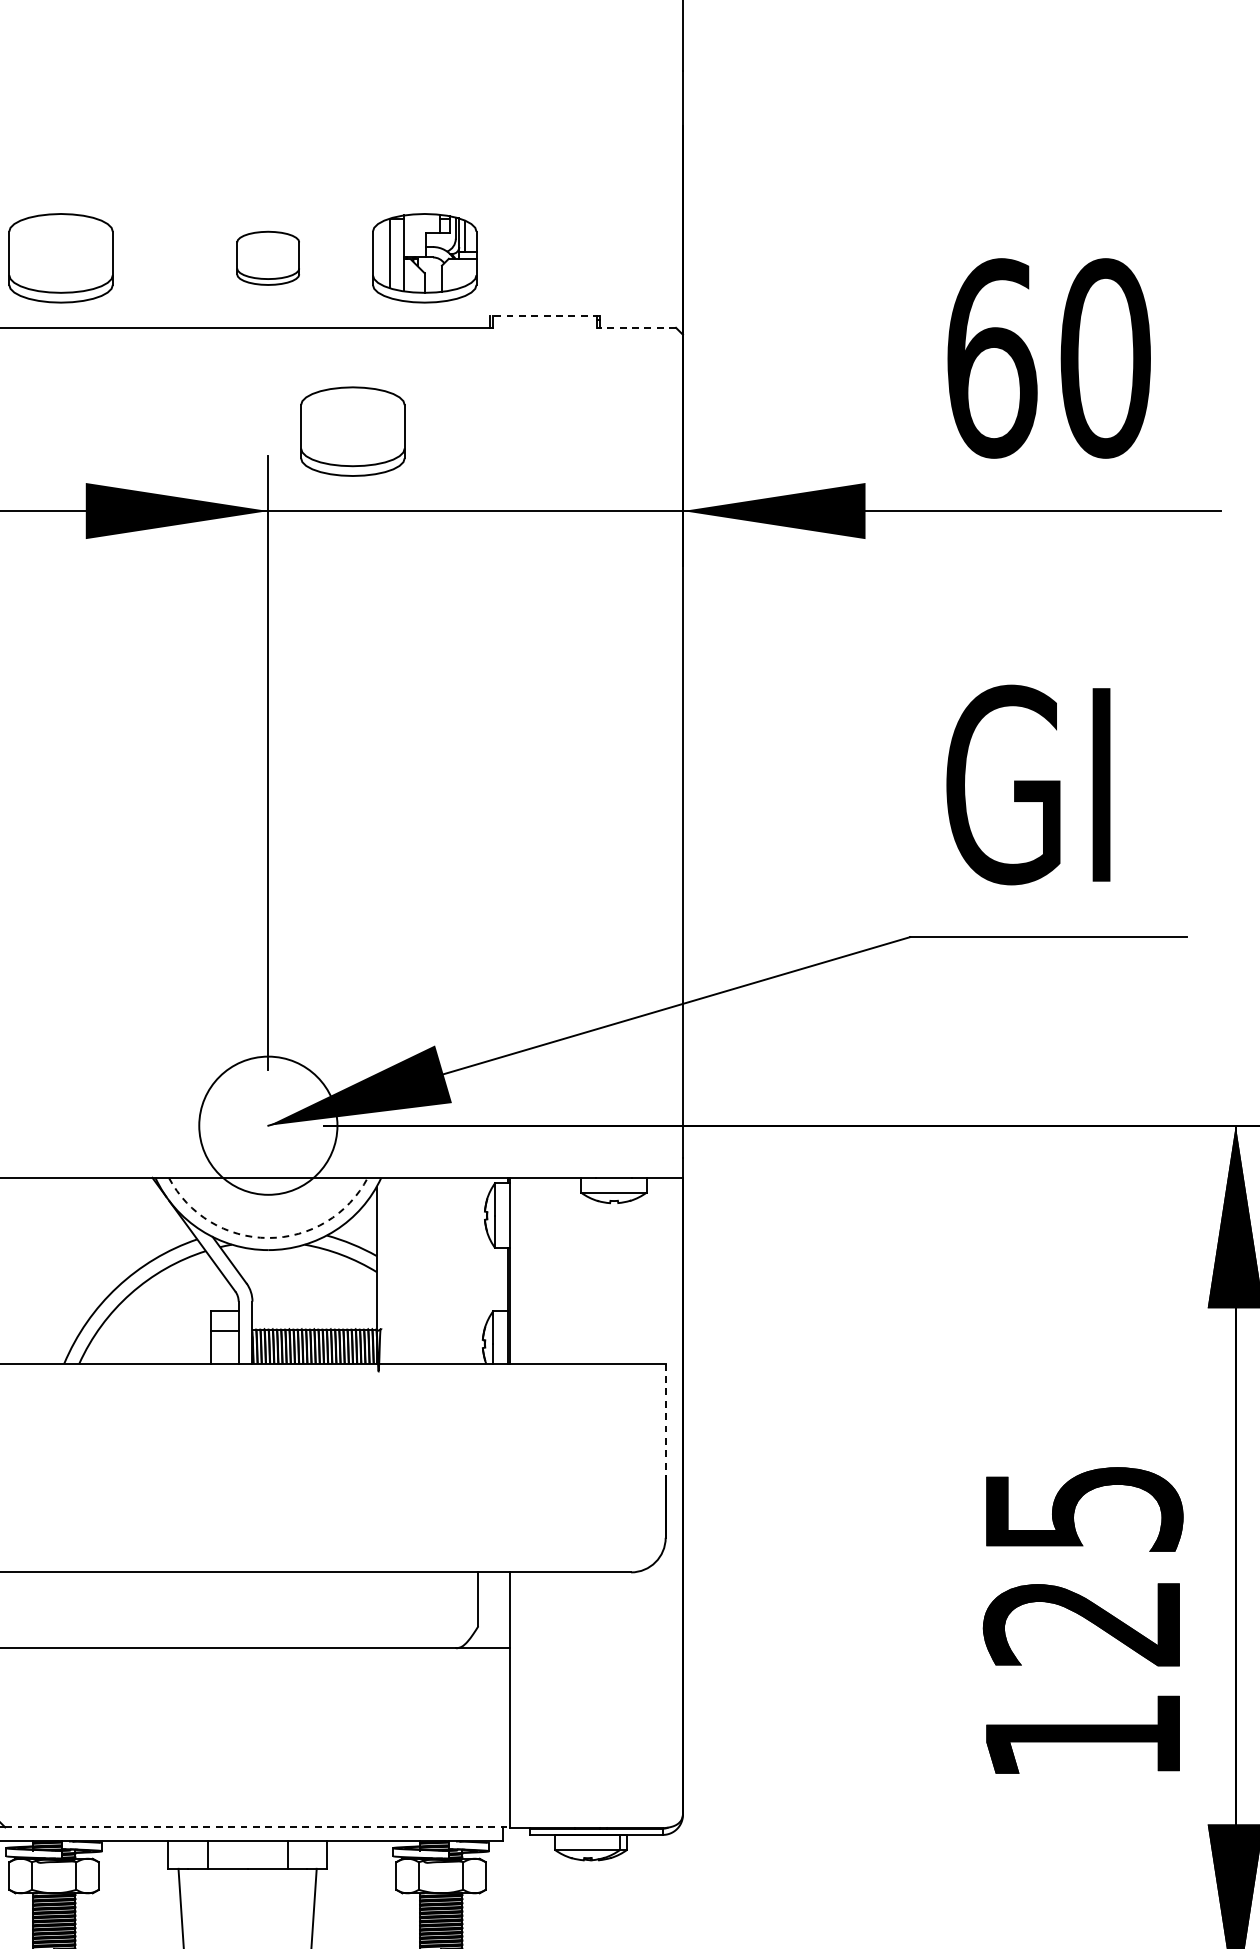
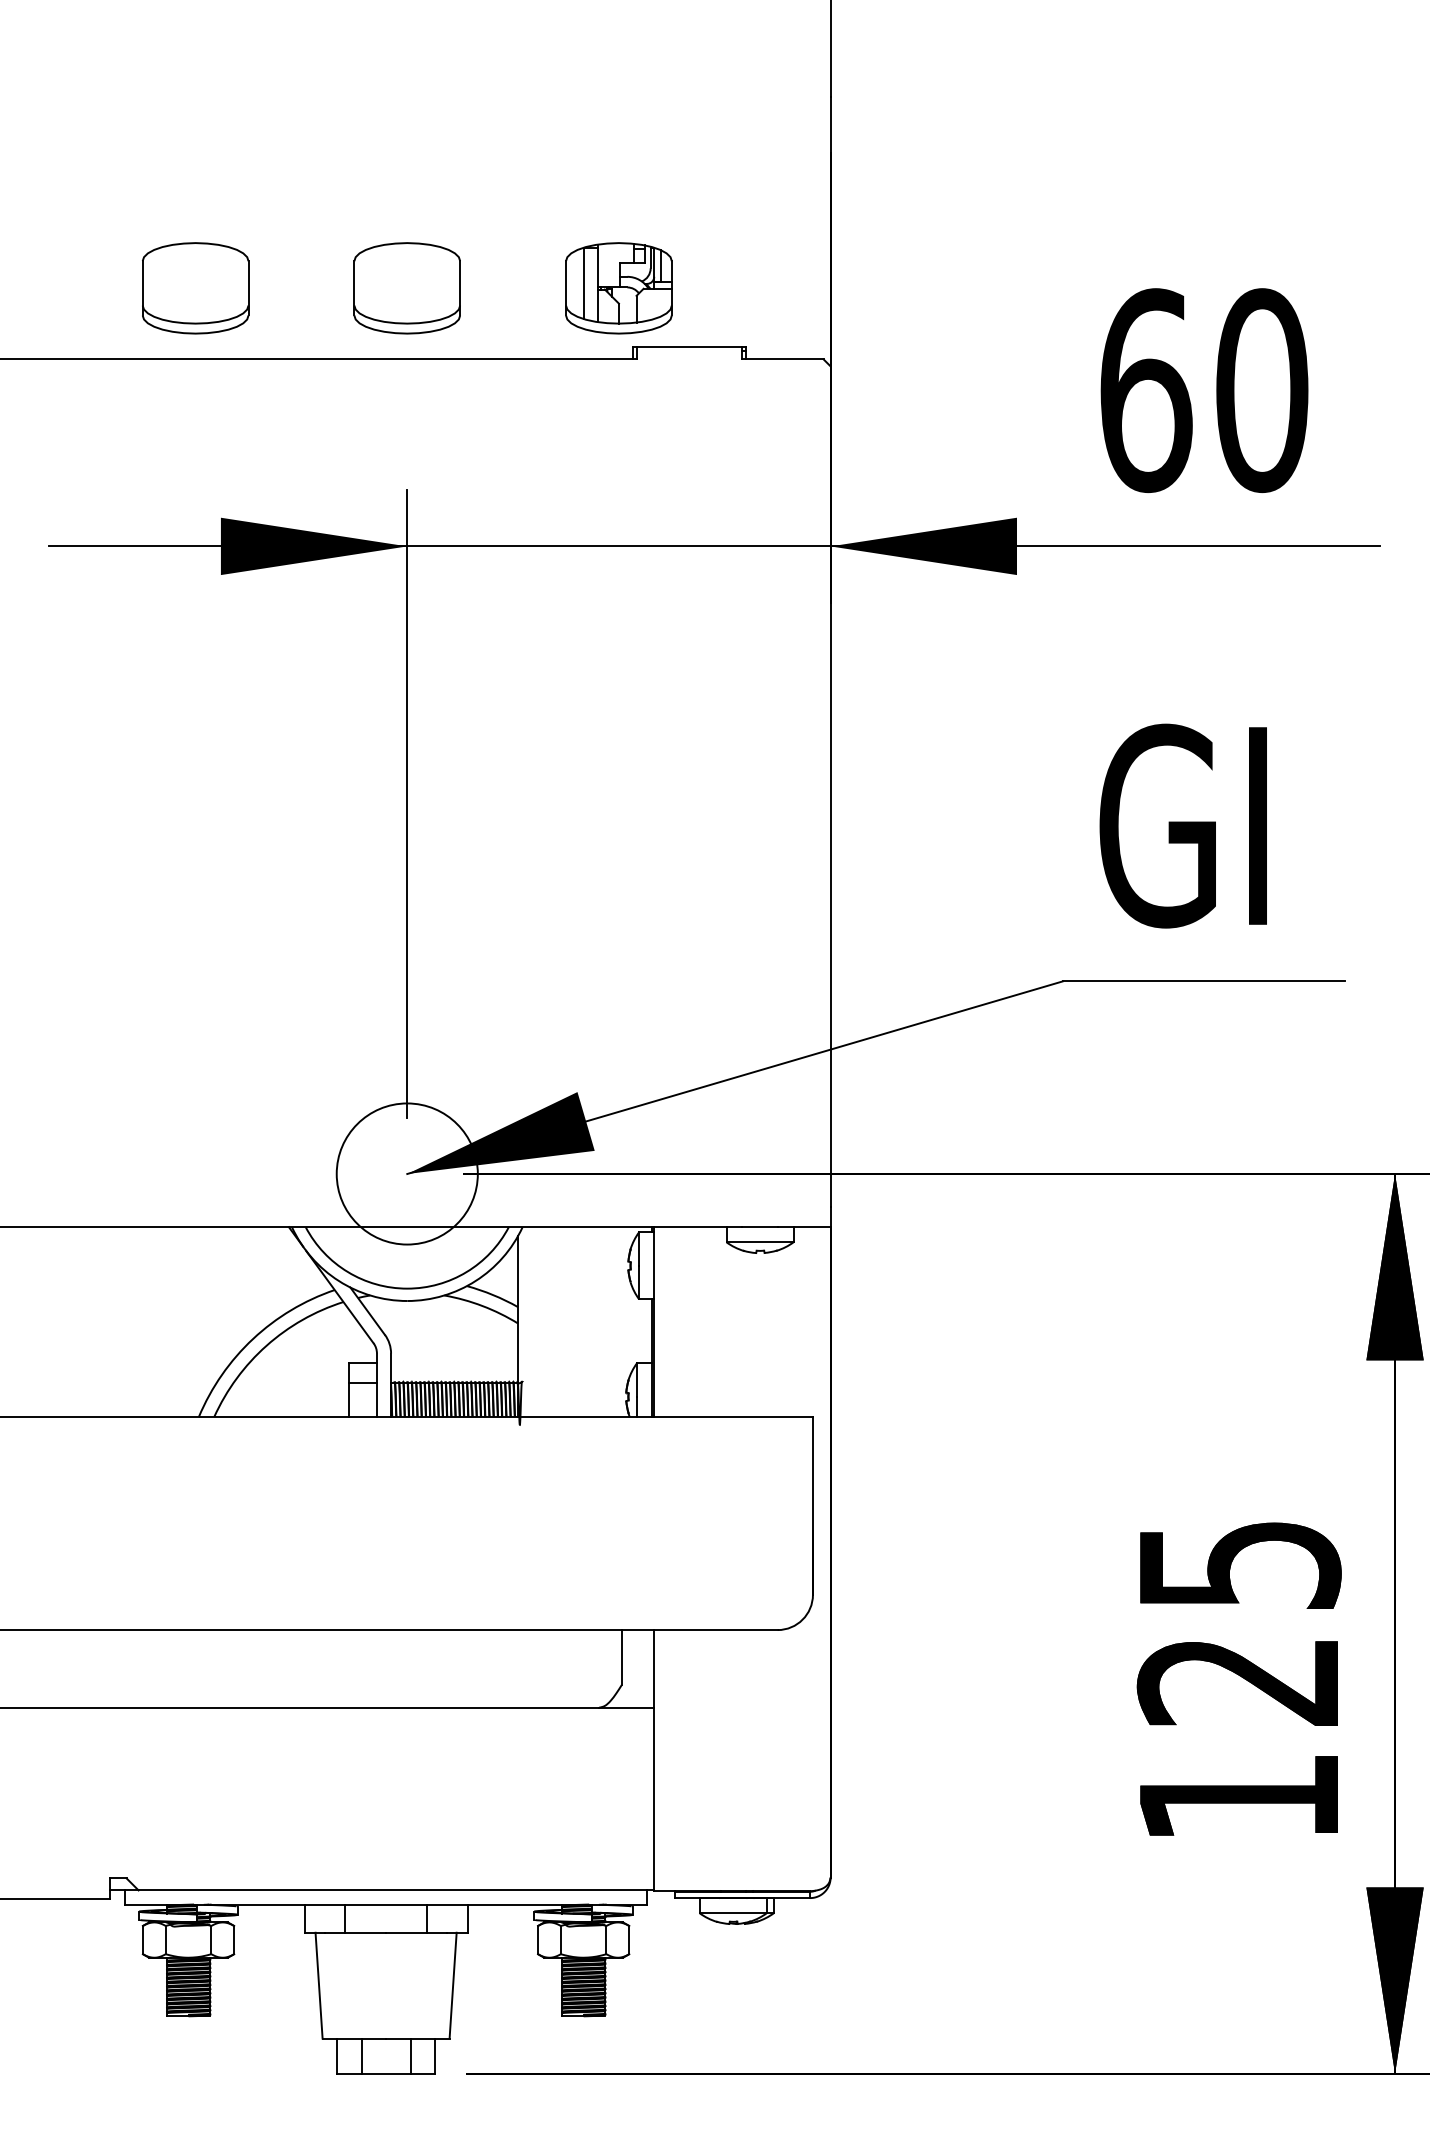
part: (267, 258) -> (406, 288), size x1.67
part: (424, 258) -> (618, 288), moved
line: (544, 316) -> (689, 347), dashed -> solid
line: (635, 328) -> (782, 359), dashed -> solid
part: (352, 431) -> (493, 465), removed
arc: (268, 1237) -> (407, 1288), dashed -> solid
line: (665, 1420) -> (812, 1474), dashed -> solid
line: (257, 1827) -> (396, 1890), dashed -> solid

